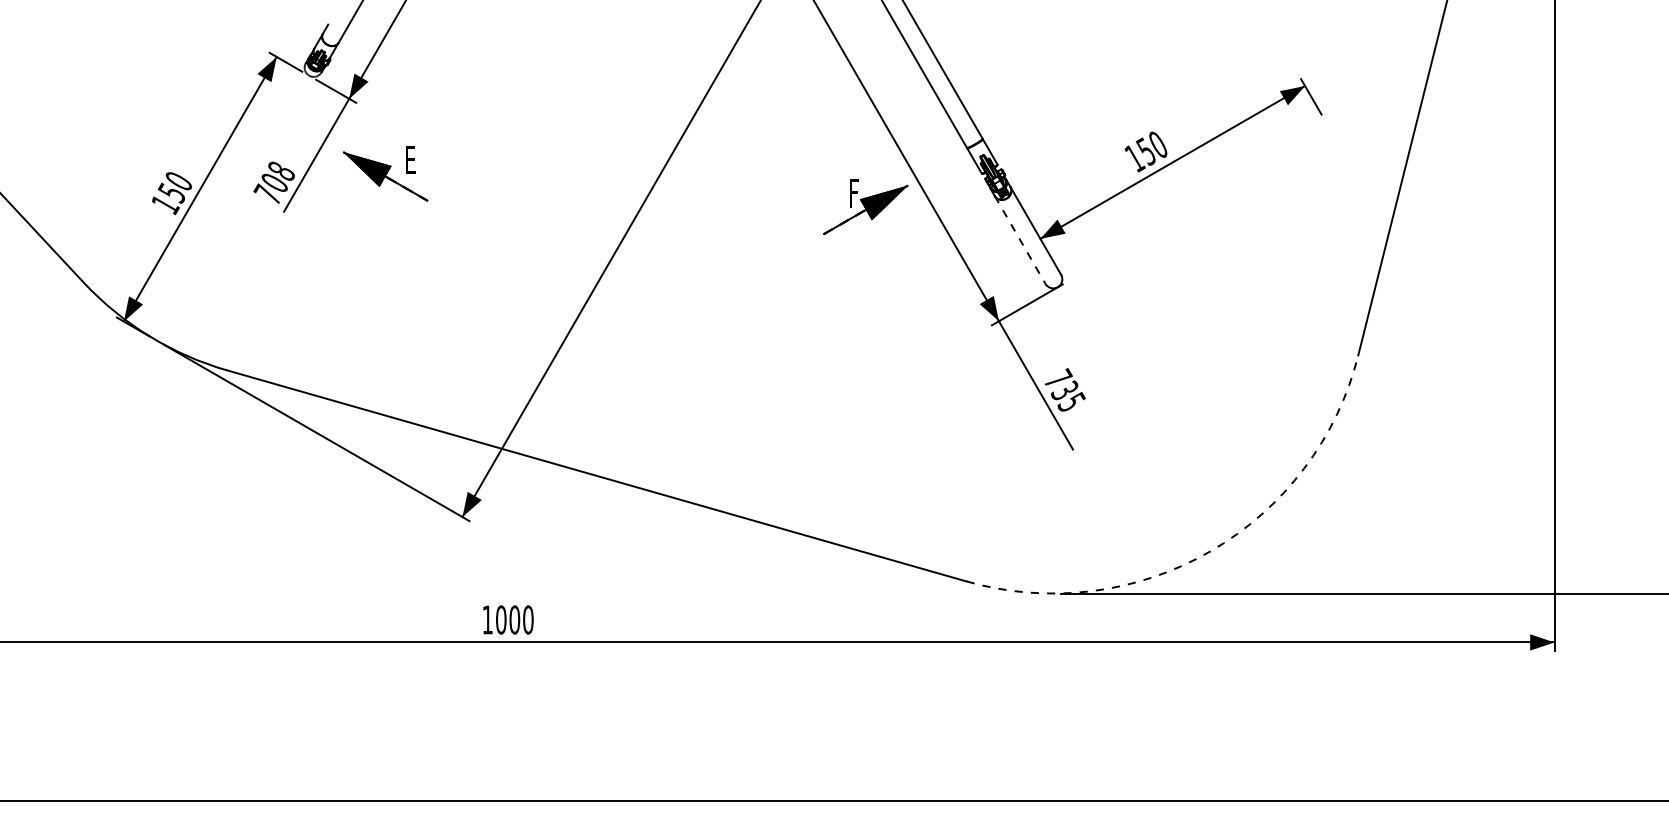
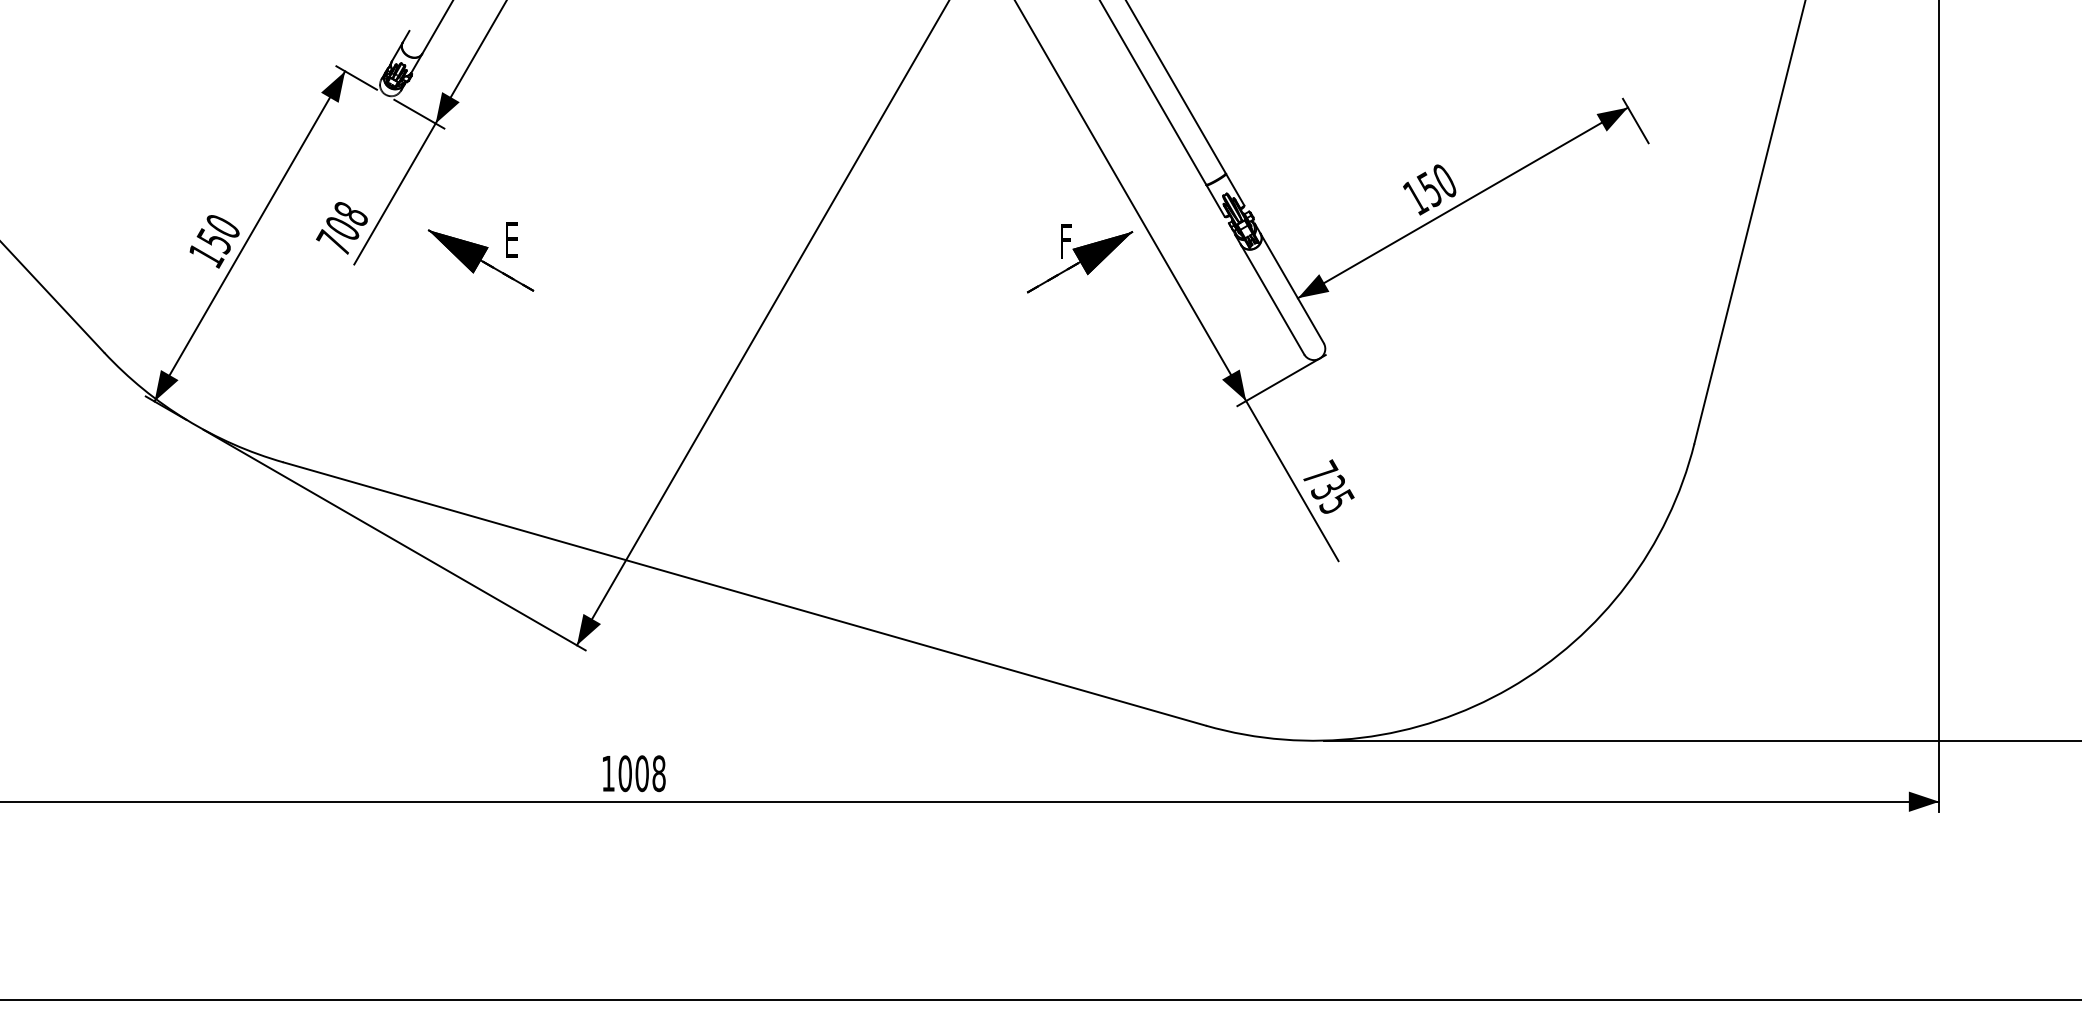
part: (385, 173) -> (480, 256), moved
line: (1020, 240) -> (1272, 300), dashed -> solid
arc: (1210, 551) -> (1509, 688), dashed -> solid
text: (527, 619) -> (658, 773), 1000 -> 1008

